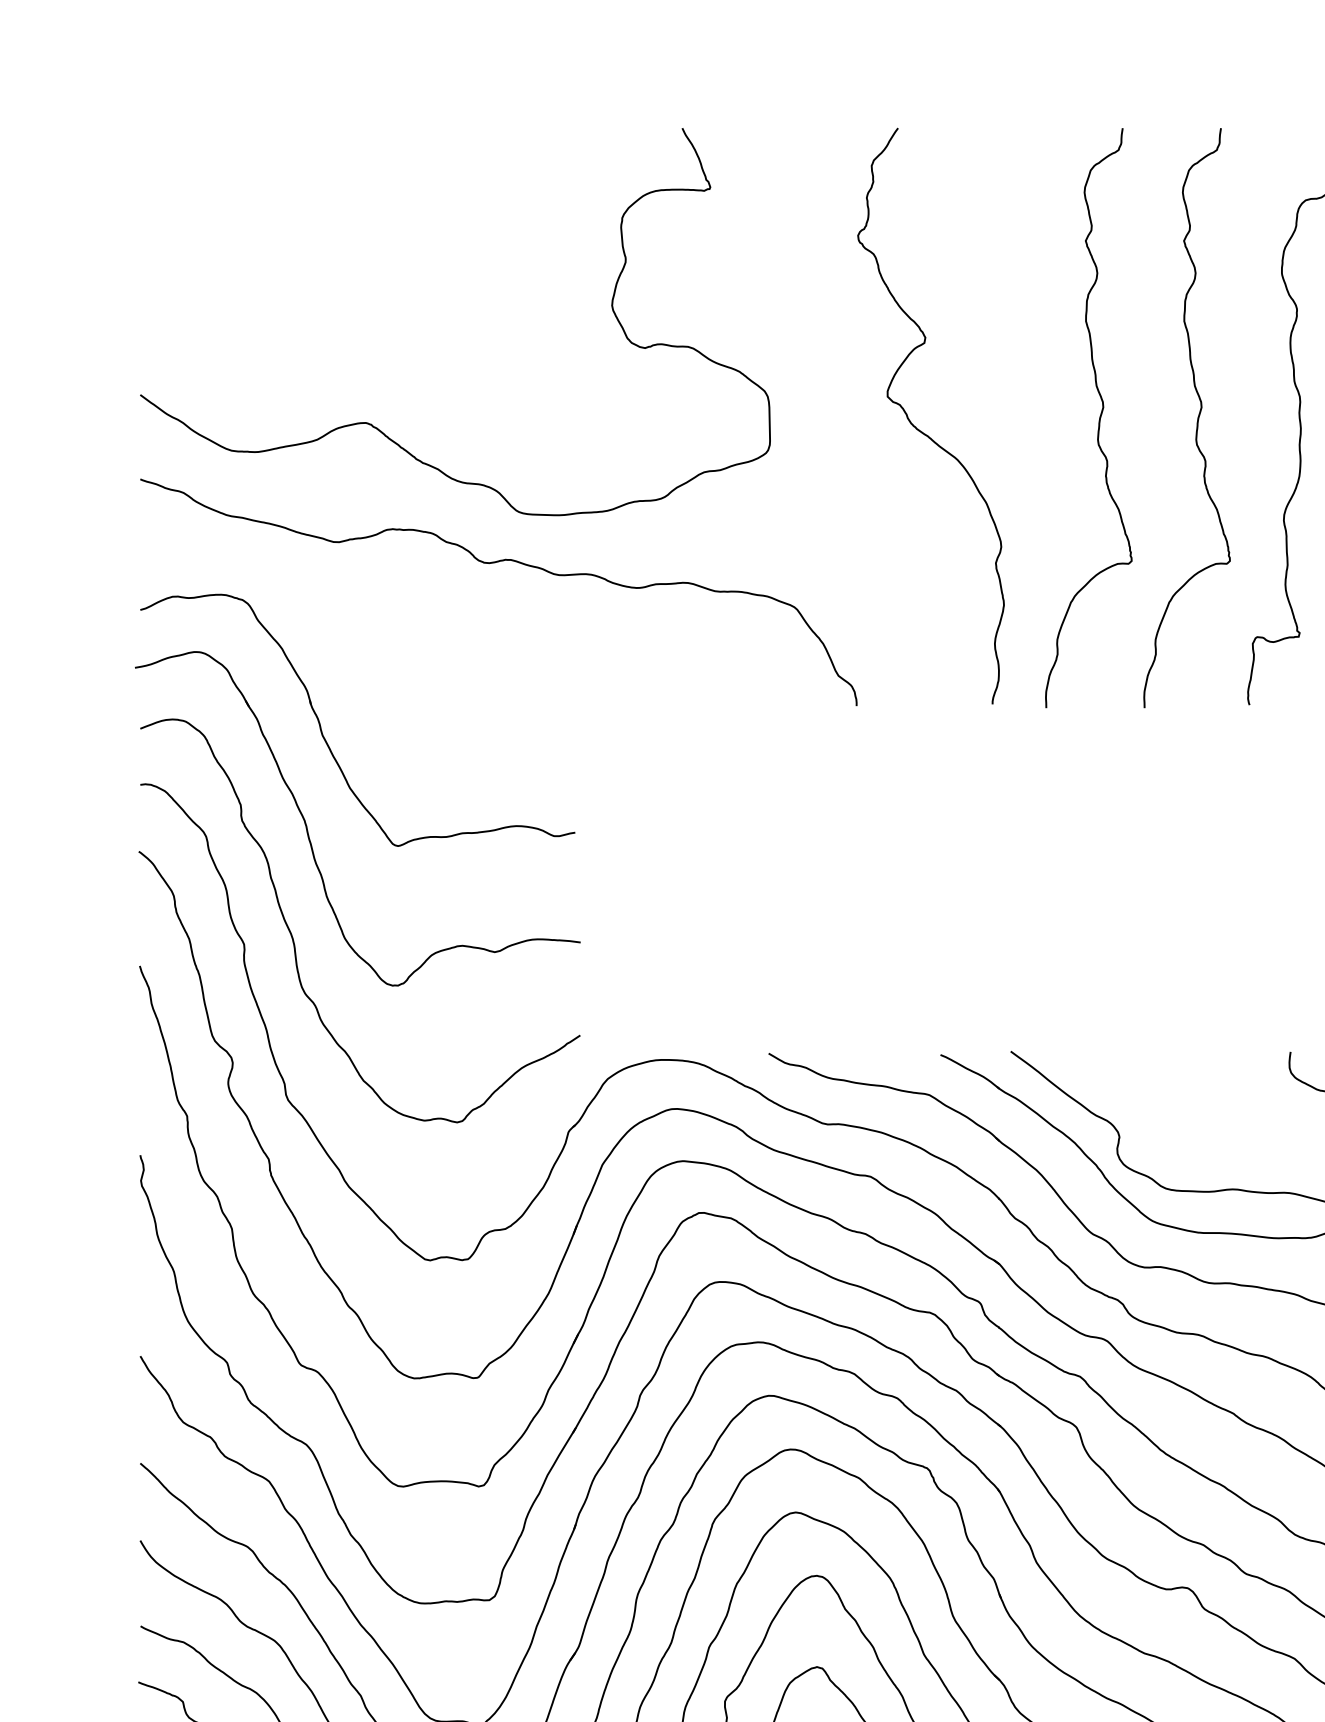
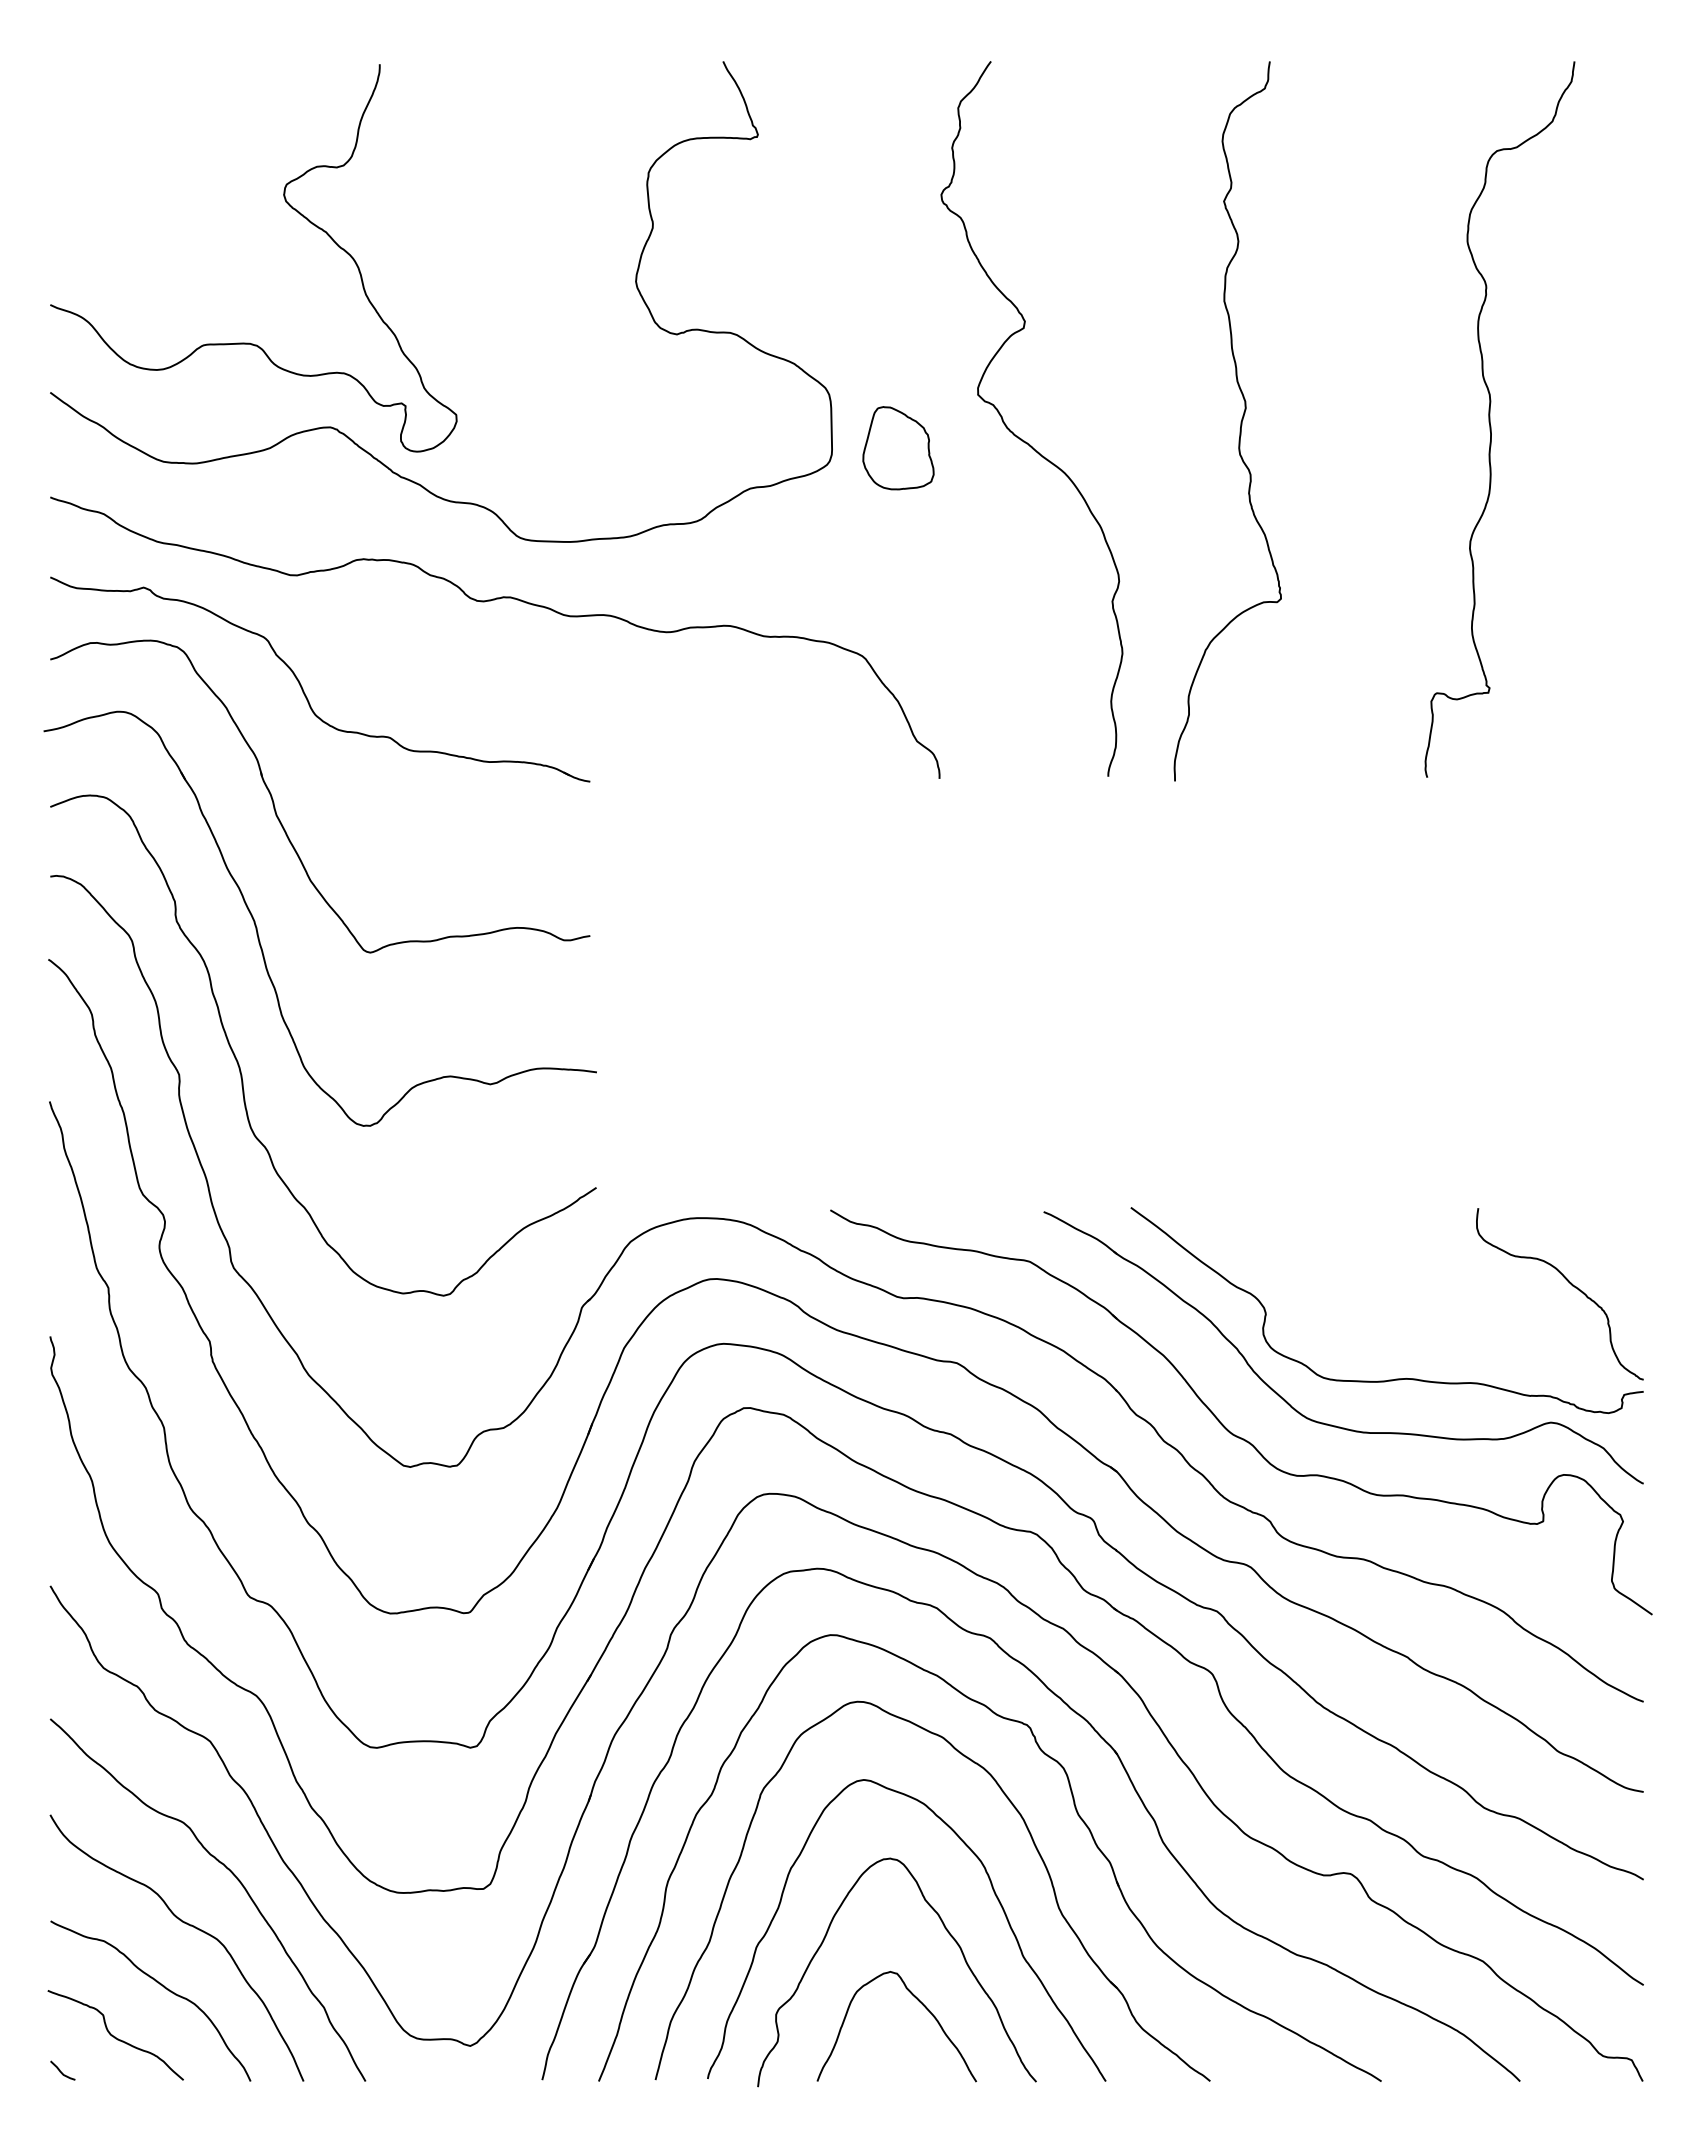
curve: (335, 247) -> (292, 209), added
curve: (1197, 418) -> (1362, 421), removed
part: (823, 439) -> (898, 448), added
part: (344, 633) -> (303, 688), added

